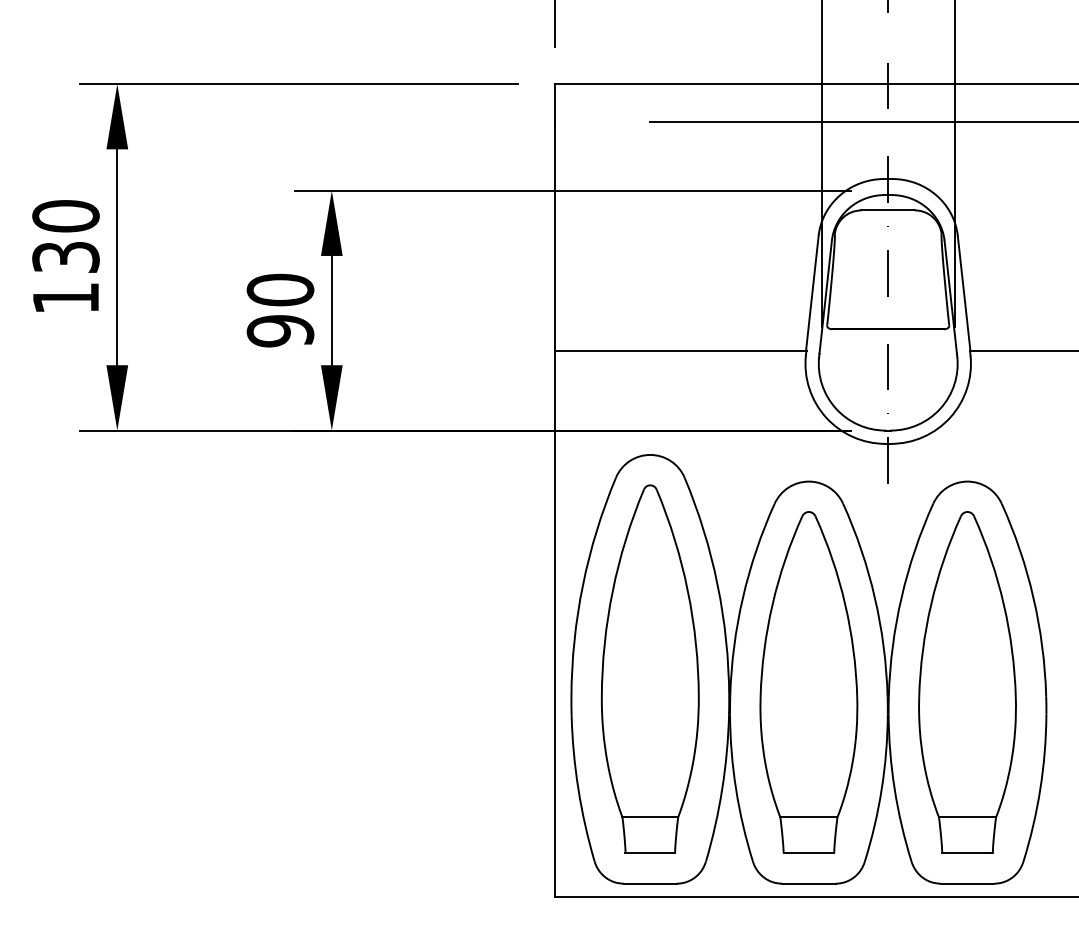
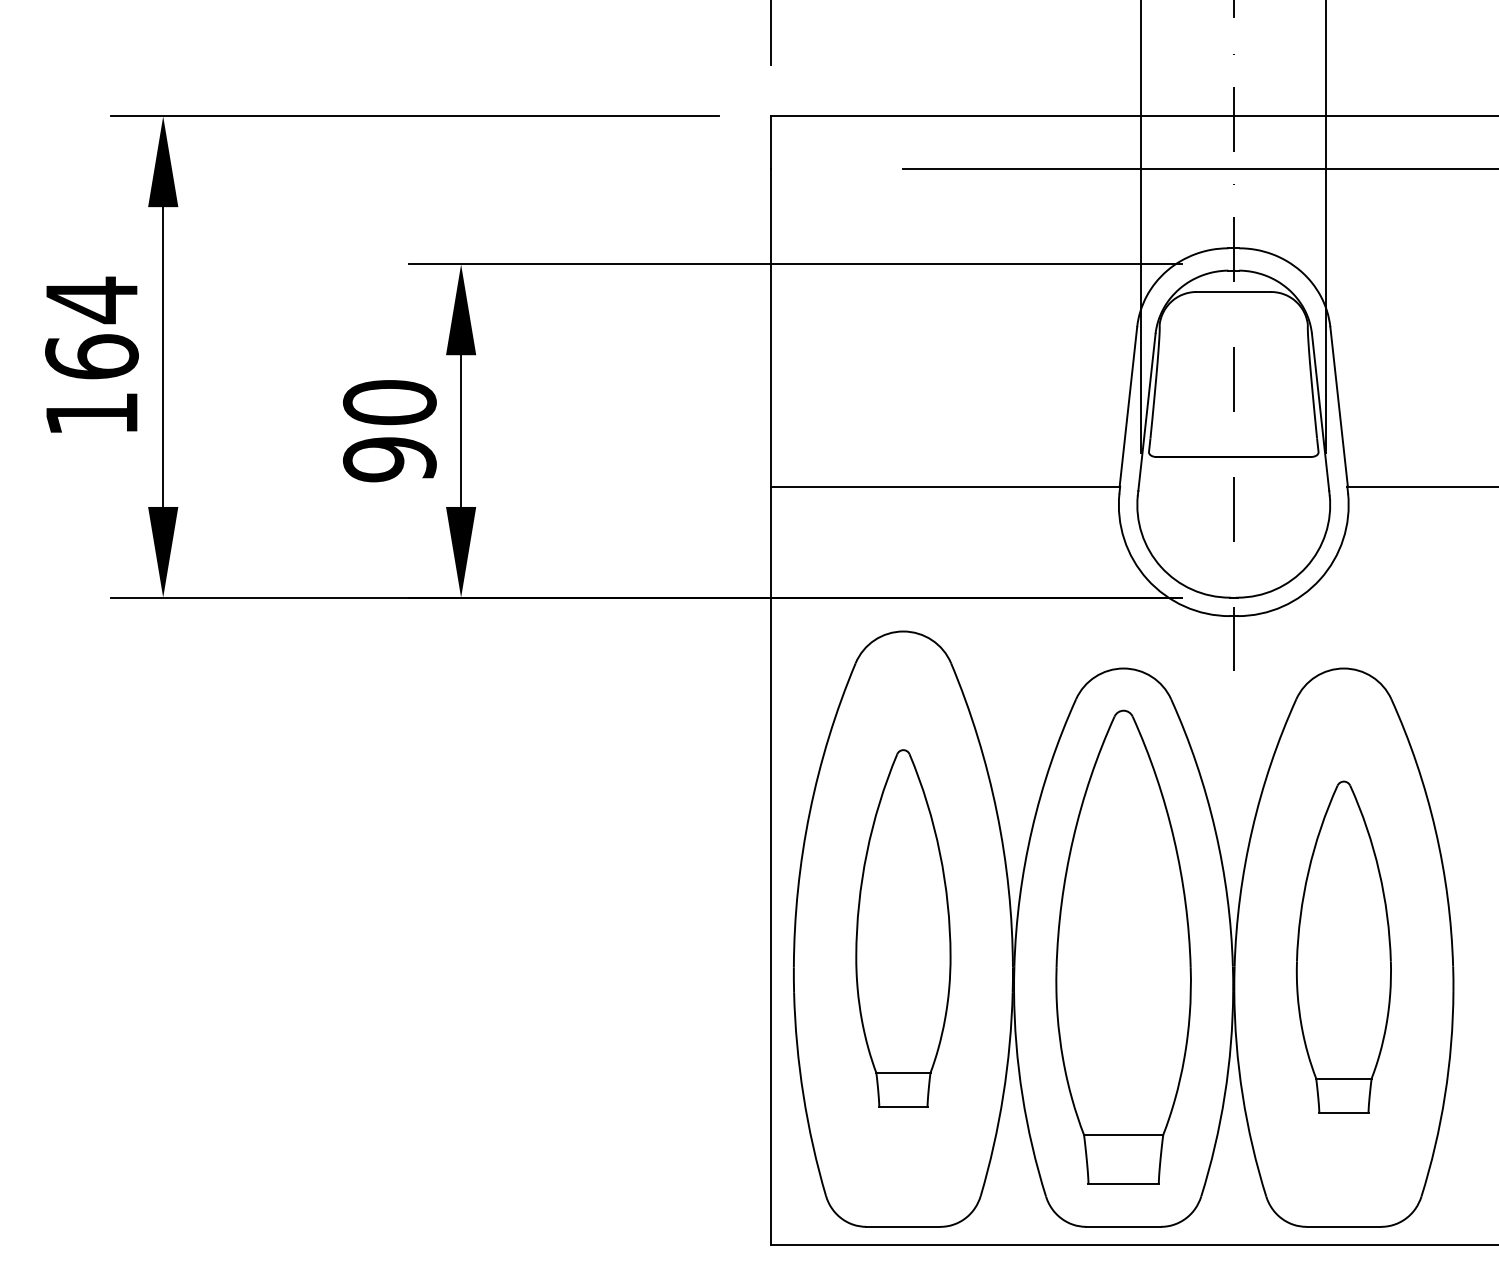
text: (65, 236) -> (91, 327), 130 -> 164
part: (650, 668) -> (903, 928), size x0.7
part: (967, 681) -> (1343, 946), size x0.7

